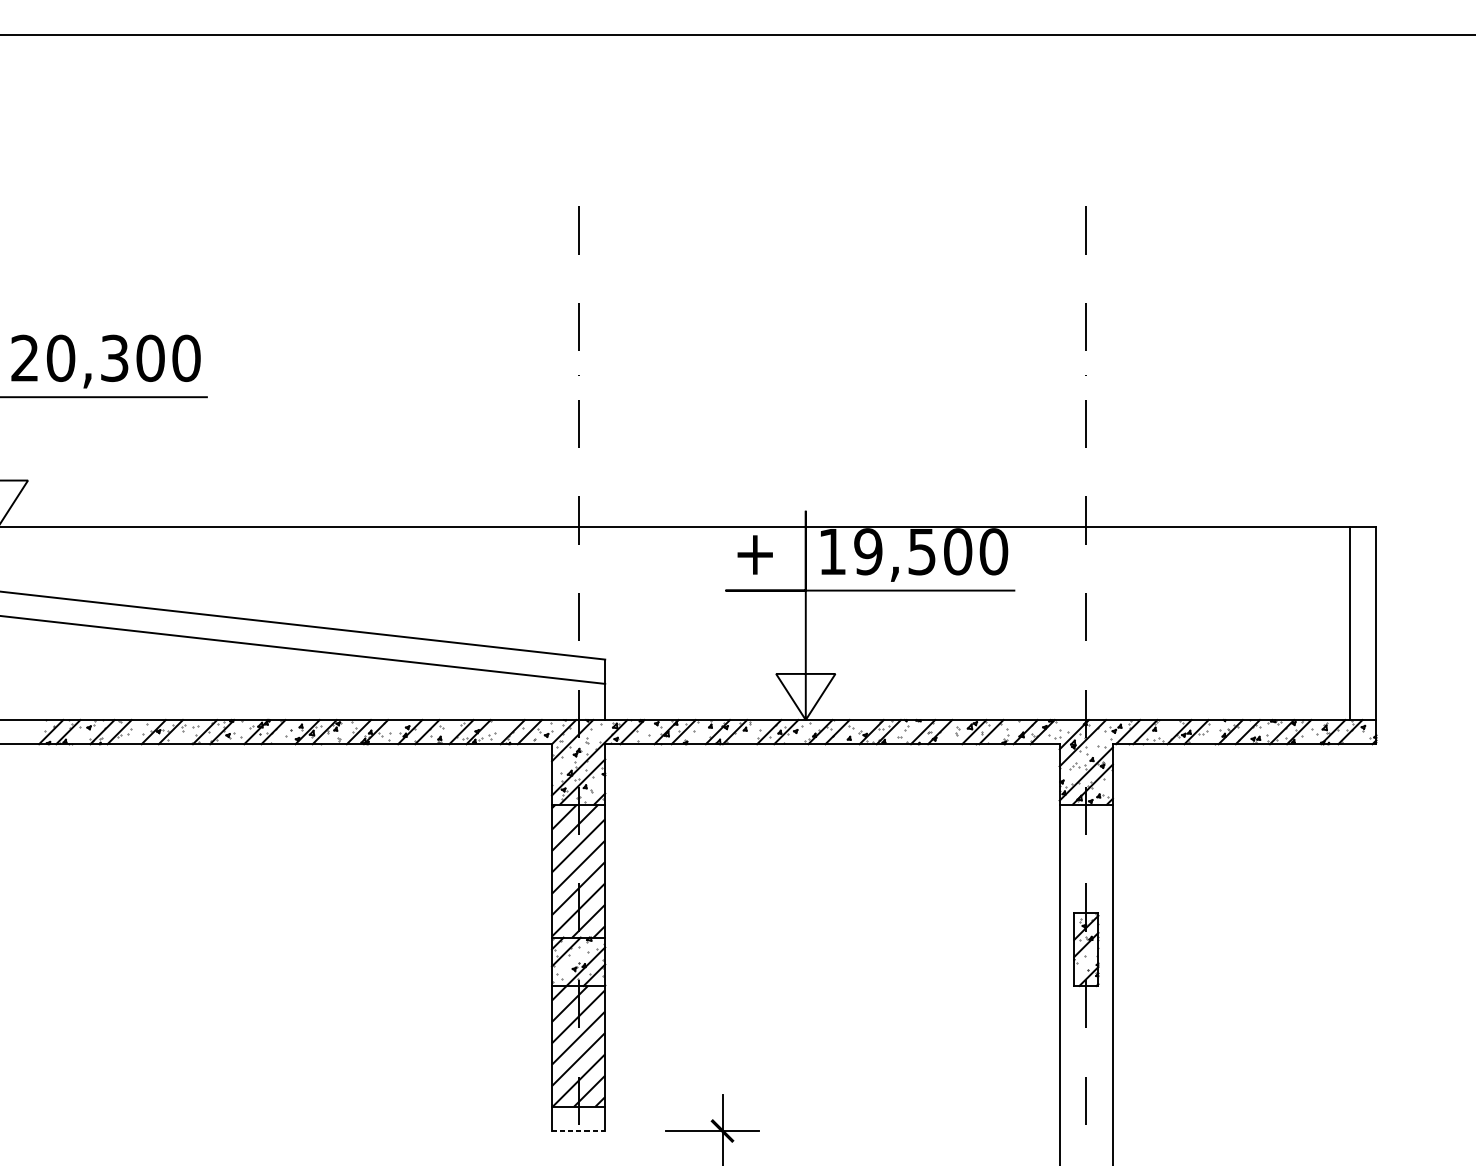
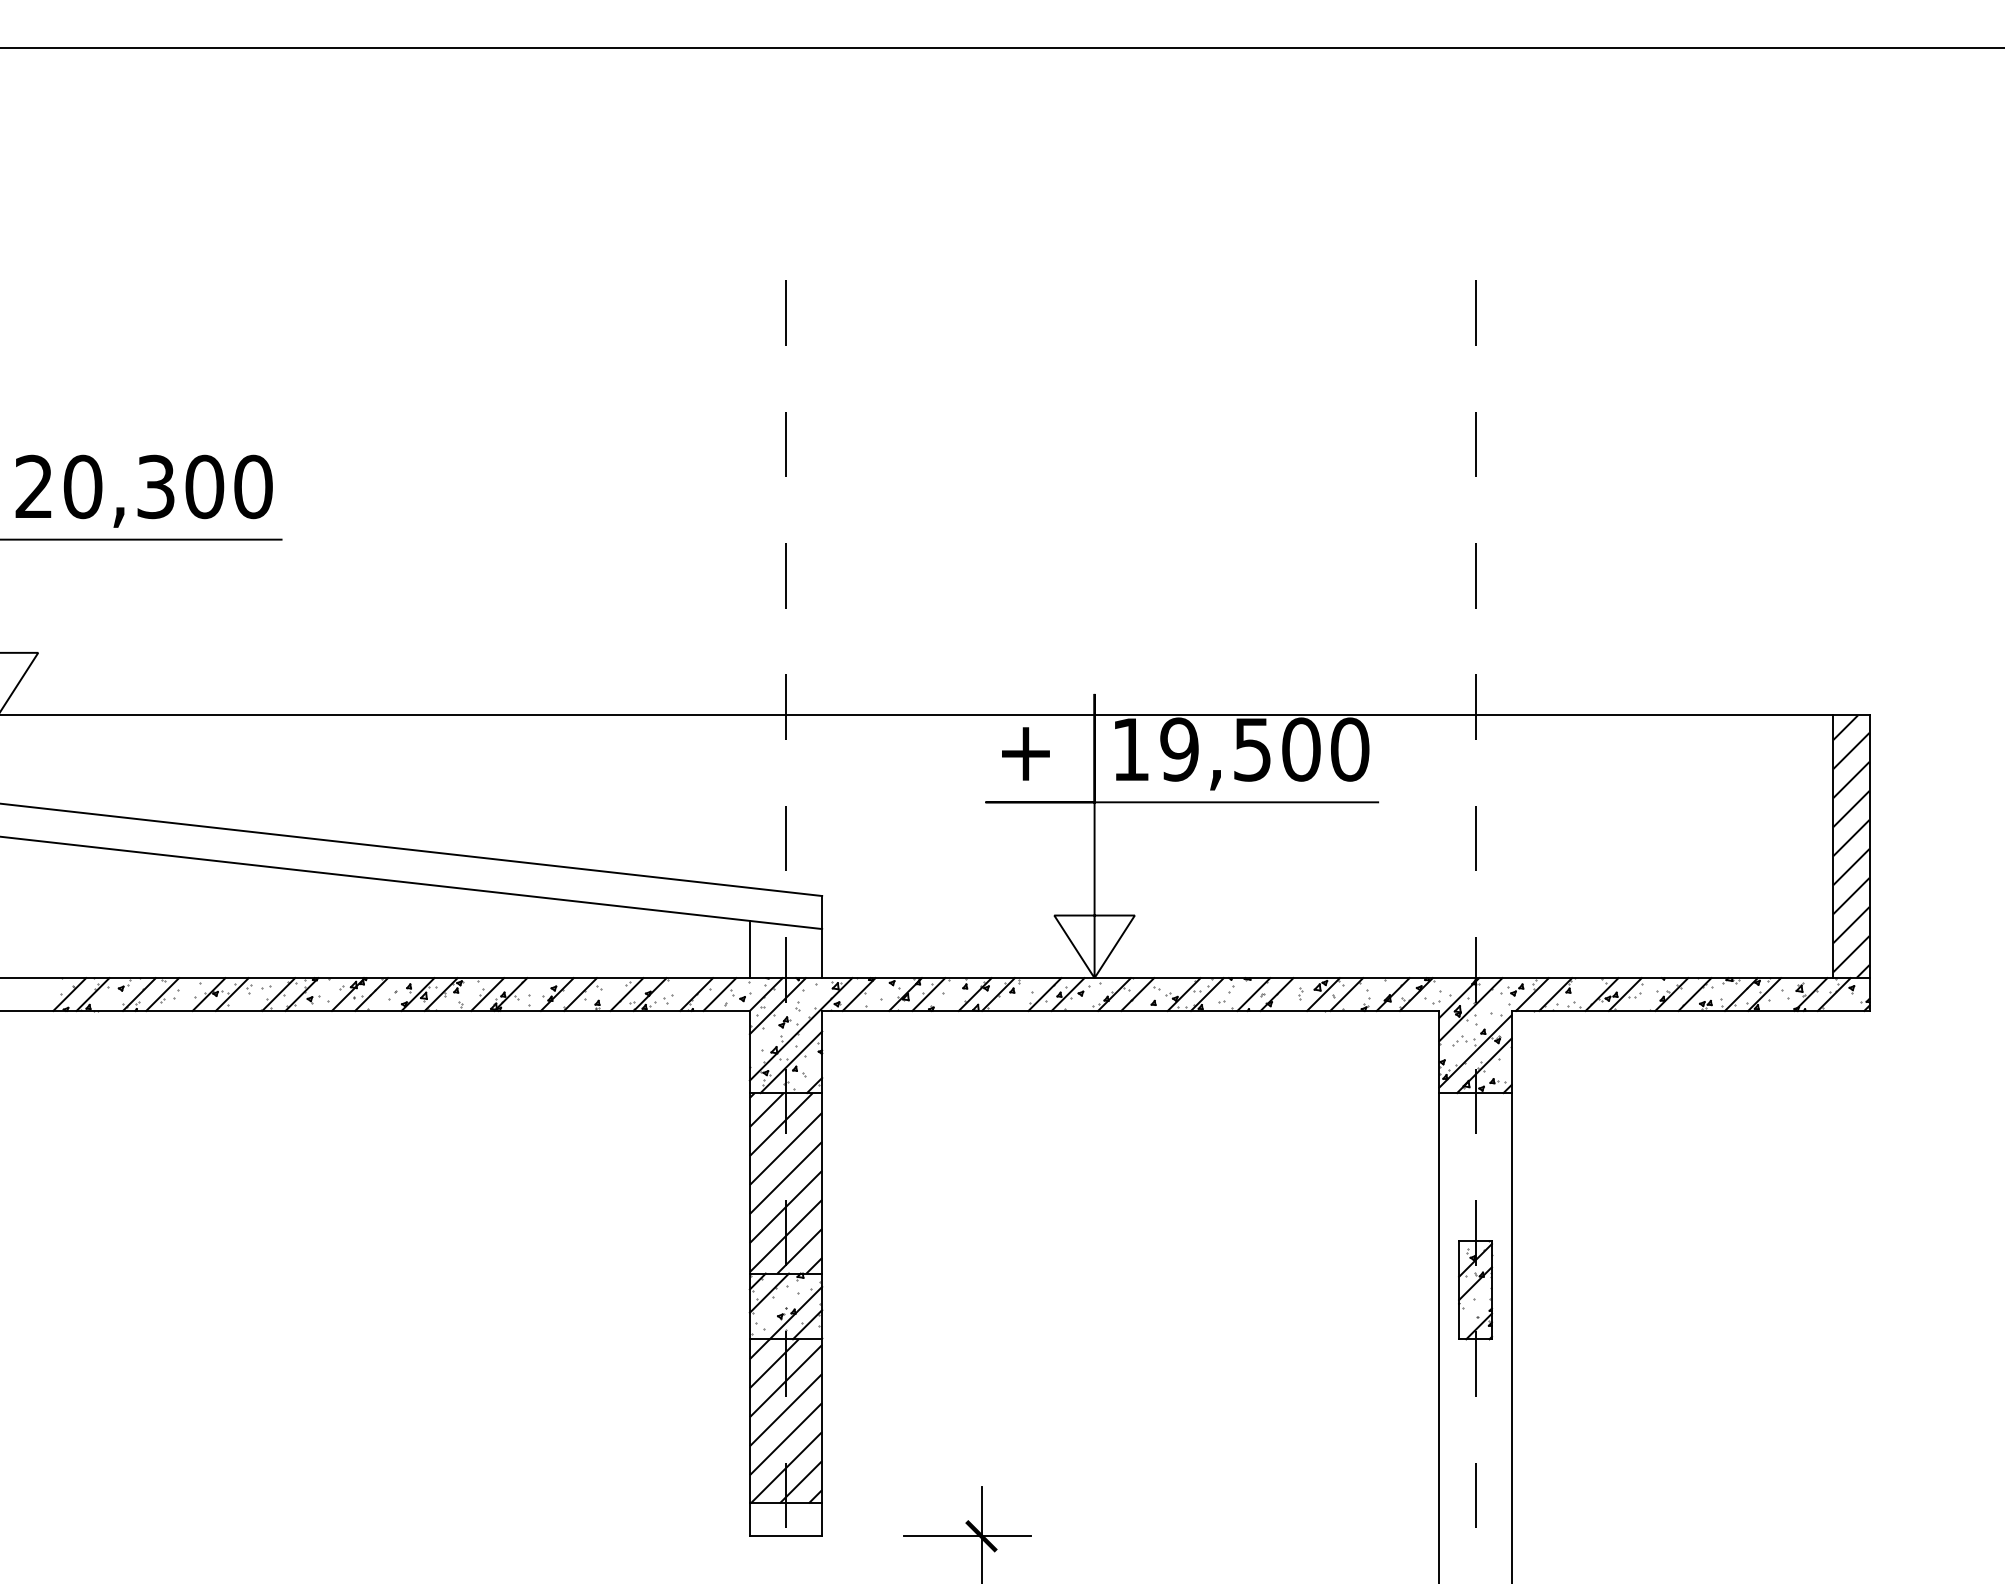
hatch: (1363, 623) -> (1851, 846), added
line: (551, 698) -> (749, 949), added
line: (578, 1131) -> (786, 1536), dashed -> solid

